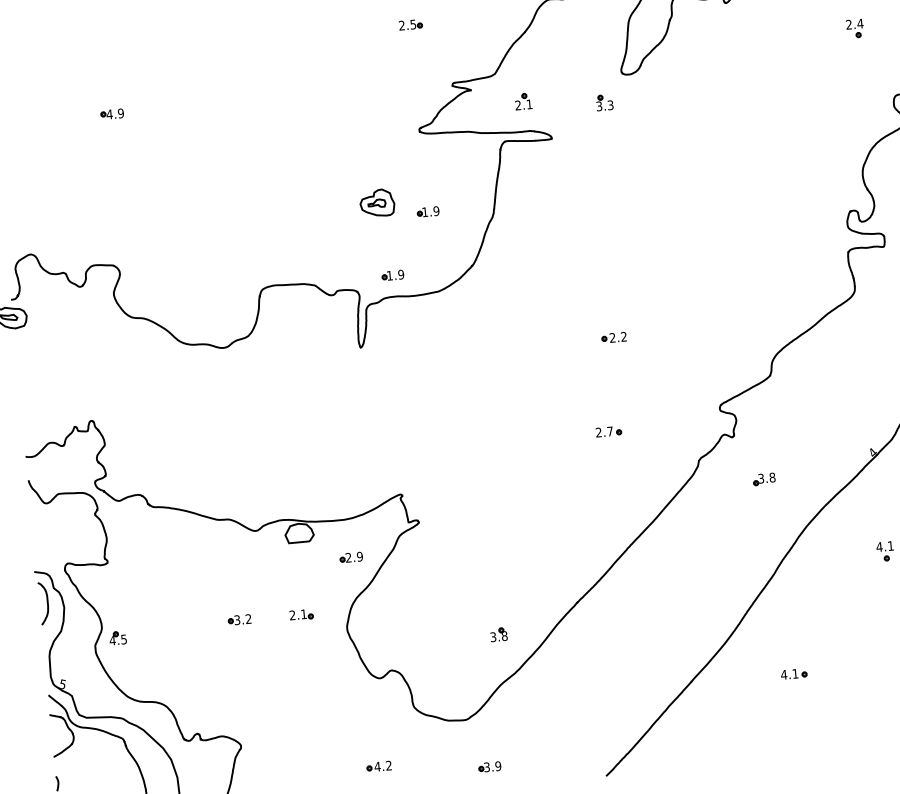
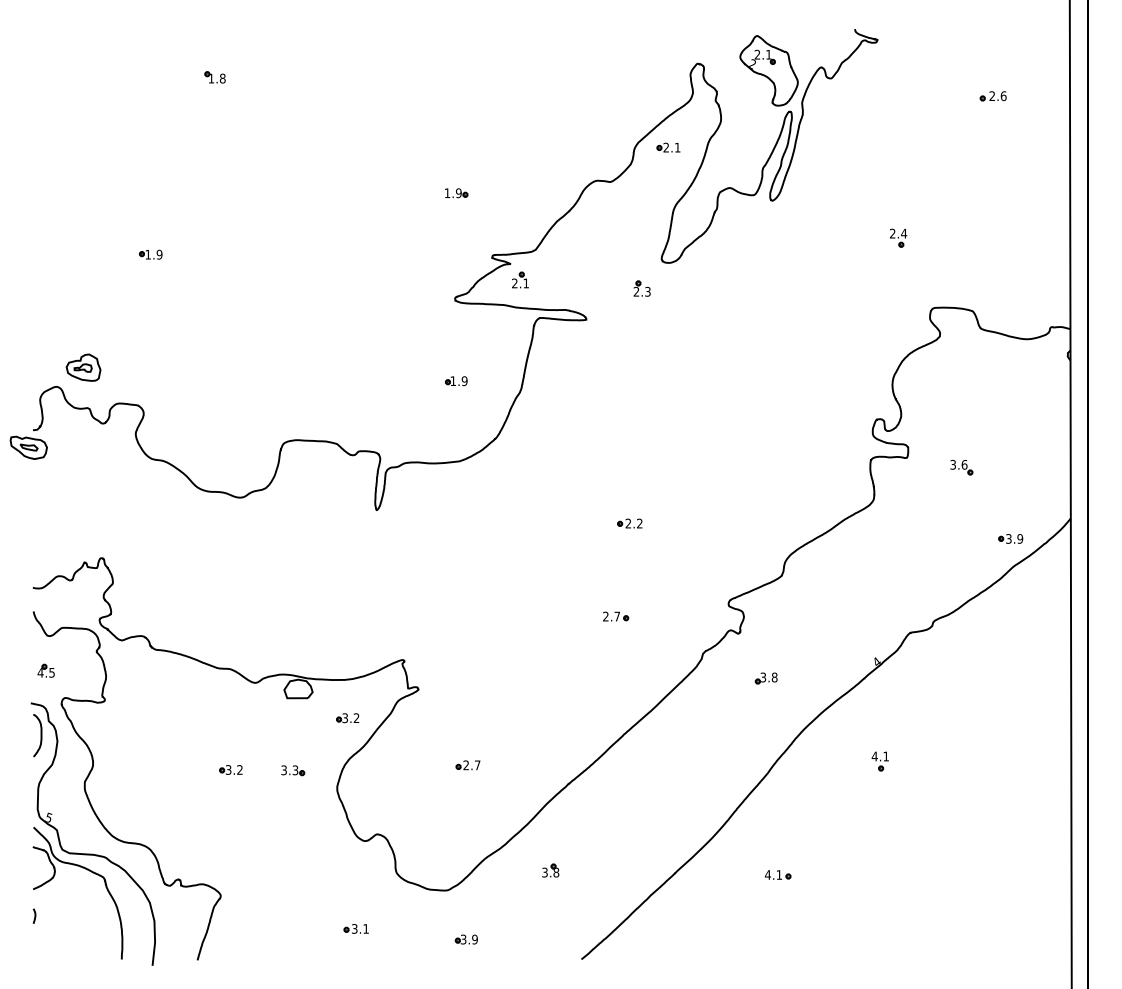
text: (406, 24) -> (452, 192), 2.5 -> 1.9
part: (523, 101) -> (520, 279), moved
text: (599, 106) -> (636, 291), 3.3 -> 2.3
text: (109, 114) -> (148, 254), 4.9 -> 1.9
part: (377, 202) -> (83, 367), moved
part: (393, 275) -> (415, 441), removed
text: (353, 557) -> (350, 718), 2.9 -> 3.2
part: (474, 593) -> (467, 765), added
text: (297, 615) -> (289, 770), 2.1 -> 3.3
part: (498, 634) -> (550, 870), moved
part: (117, 637) -> (45, 670), moved
text: (382, 765) -> (359, 928), 4.2 -> 3.1

